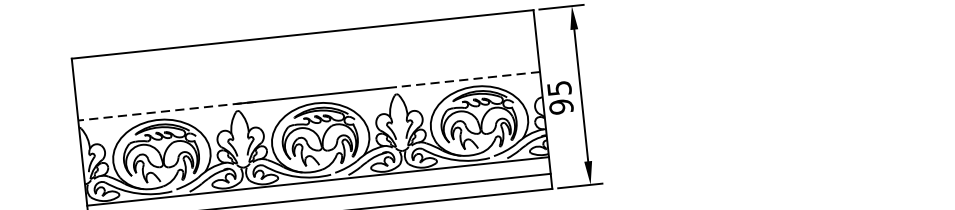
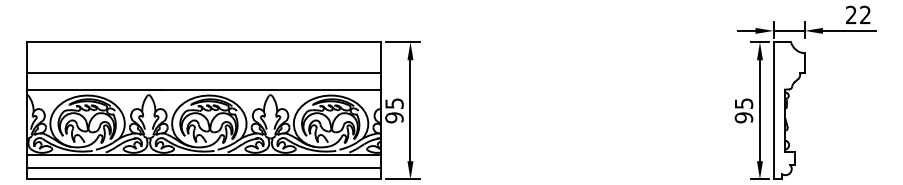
line: (307, 73) -> (204, 72), added
line: (467, 79) -> (325, 89), dashed -> solid
line: (166, 111) -> (94, 89), dashed -> solid

